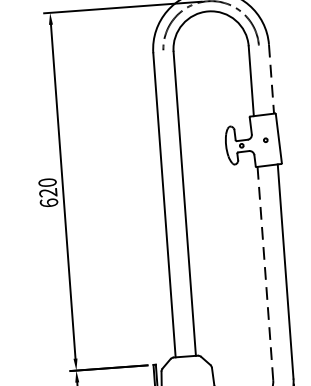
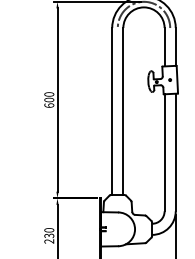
line: (271, 78) -> (175, 46), dashed -> solid
text: (48, 191) -> (49, 99), 620 -> 600
line: (265, 272) -> (164, 152), dashed -> solid

